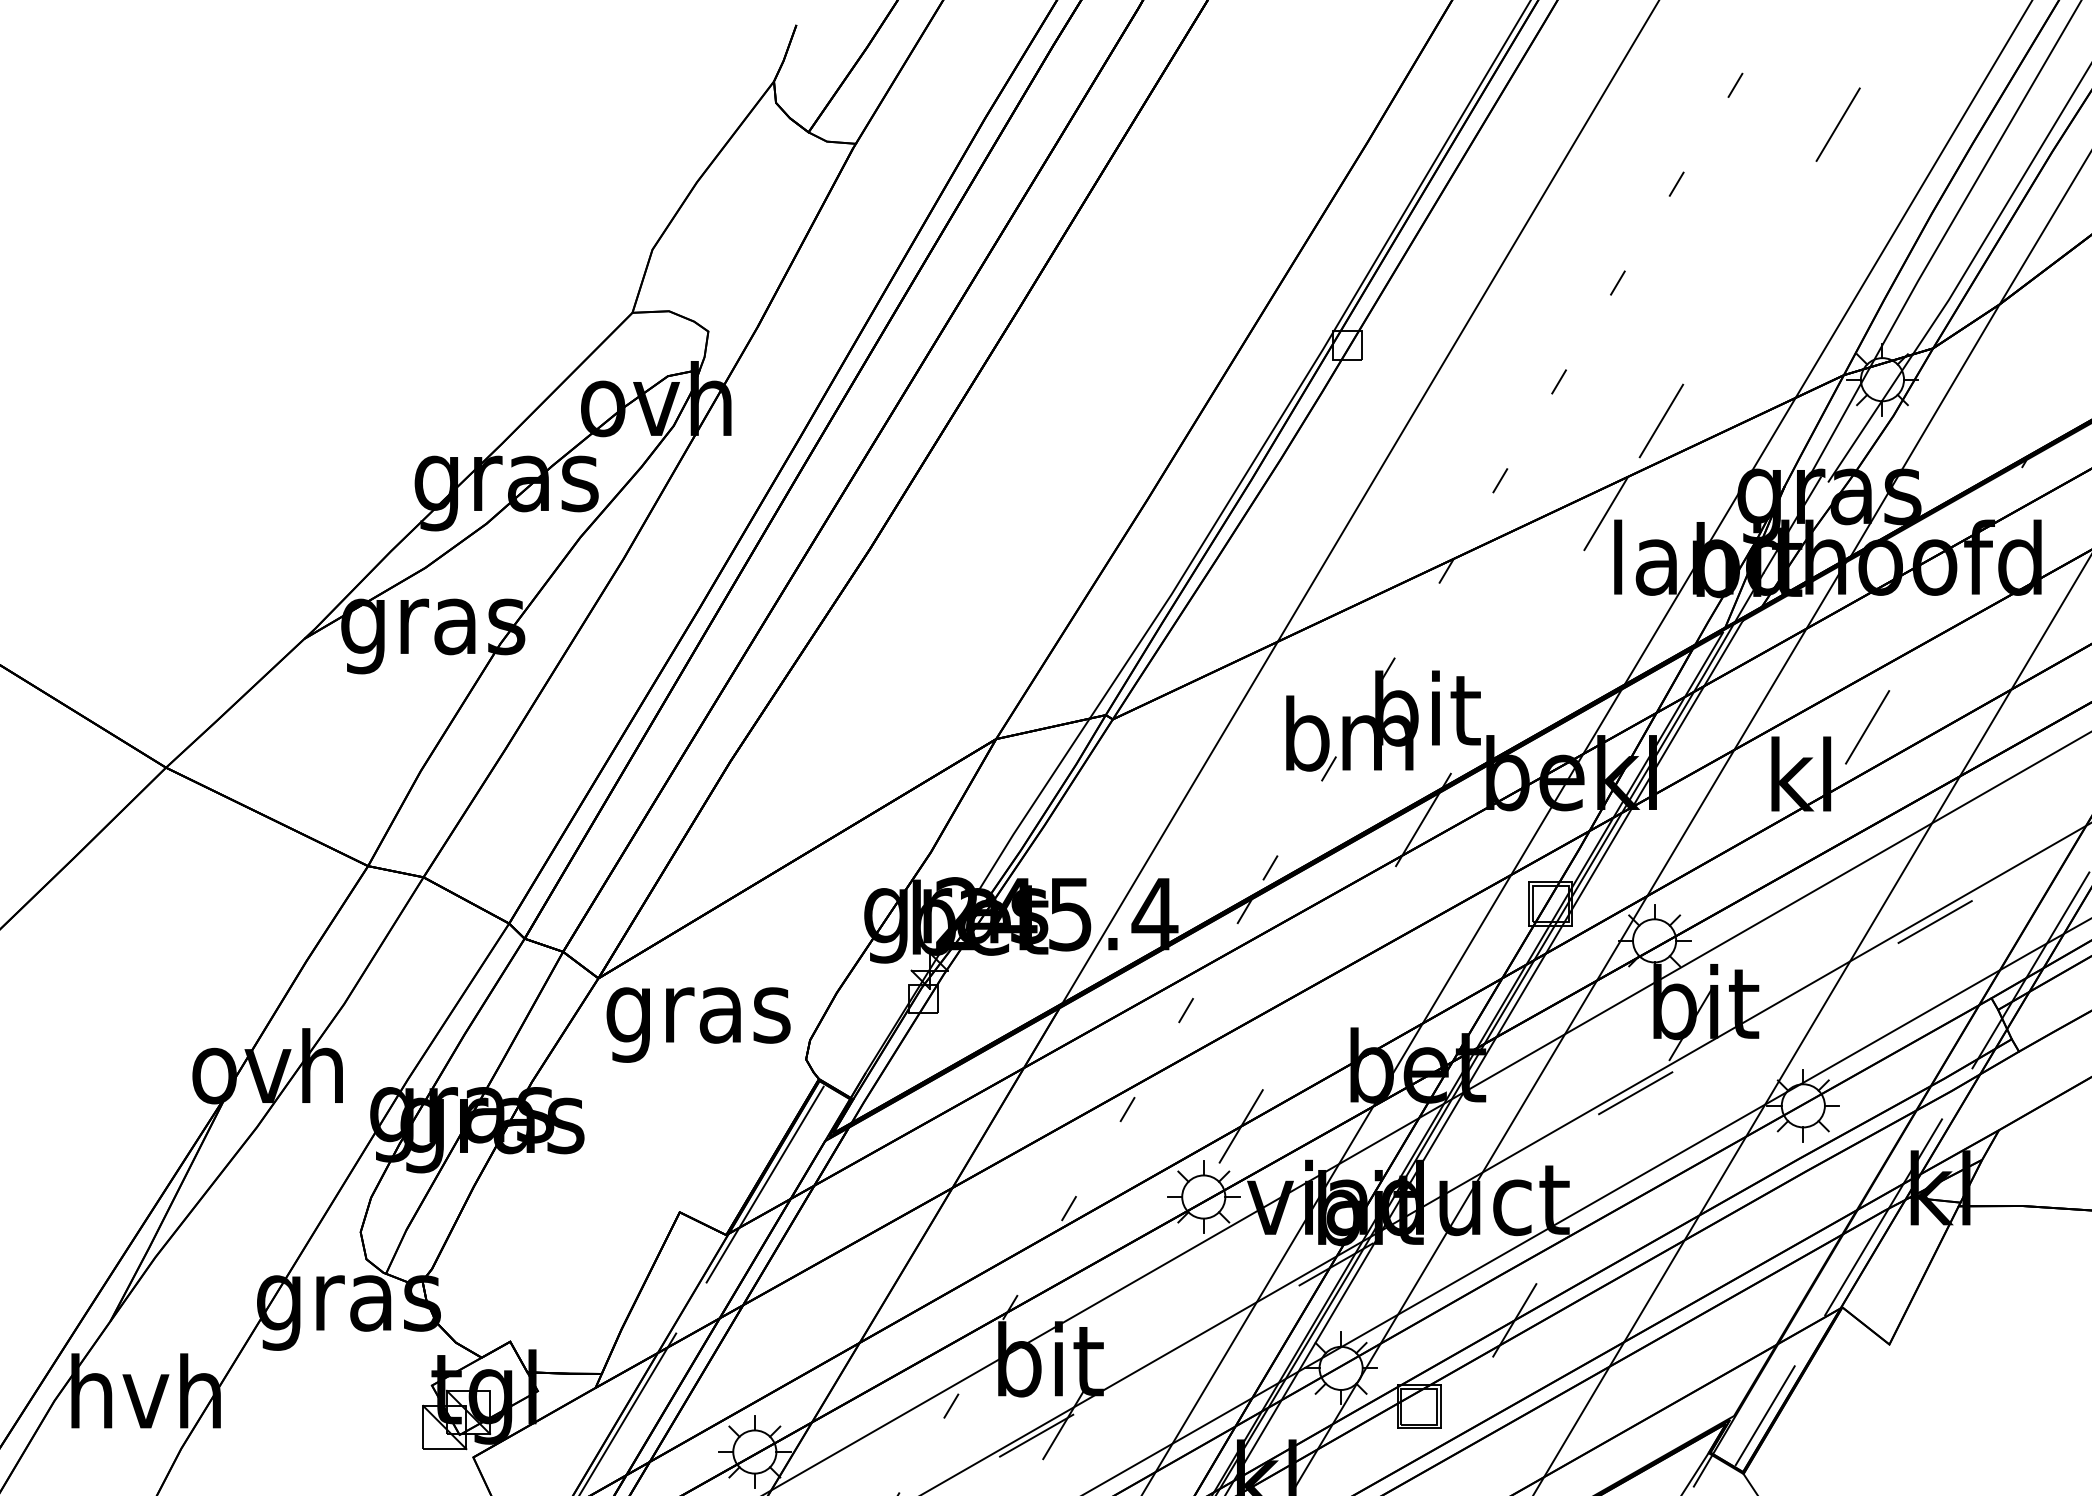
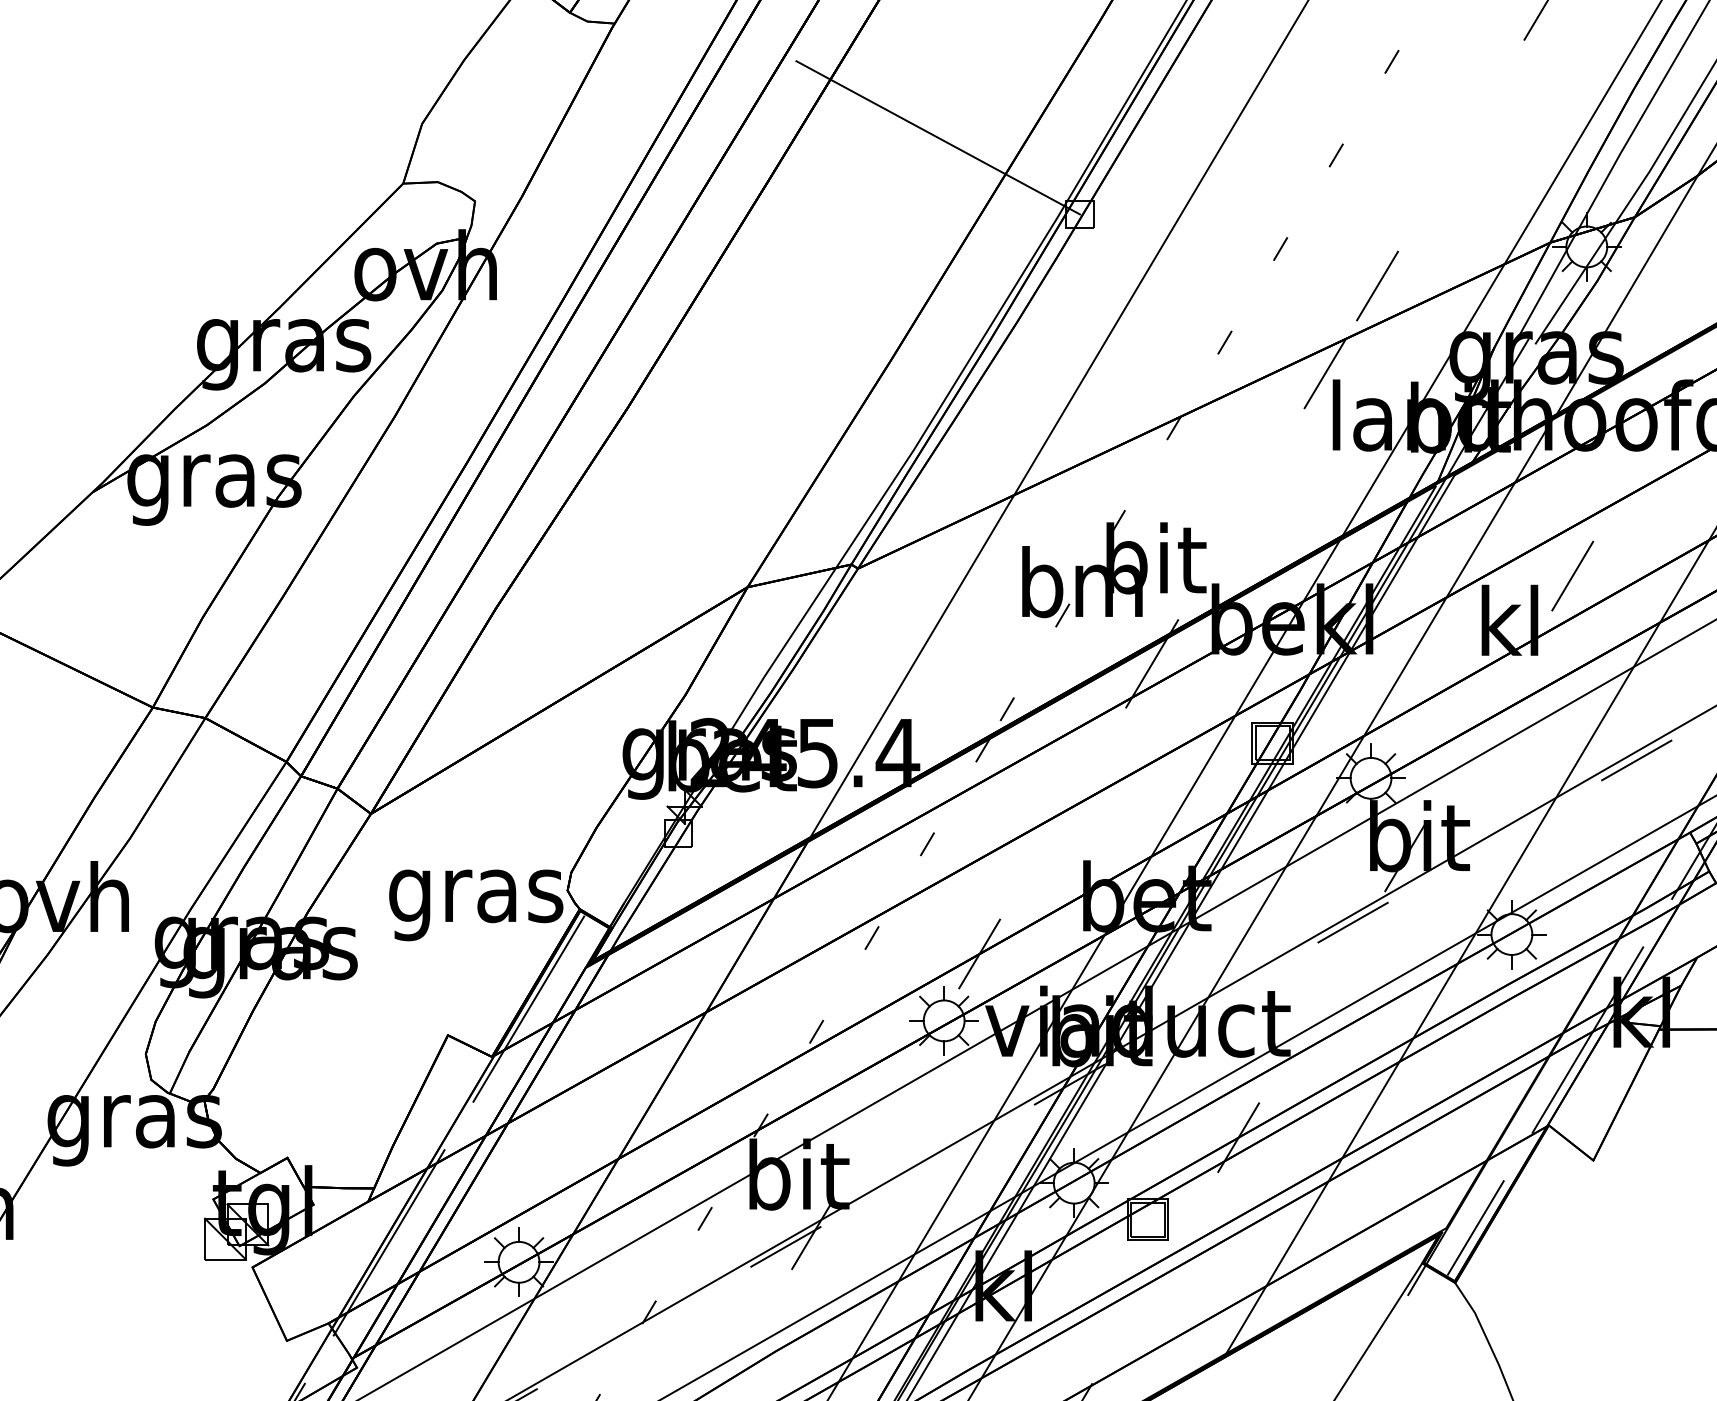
line: (1197, 264) -> (938, 137), added
text: (698, 1024) -> (476, 904), moved

